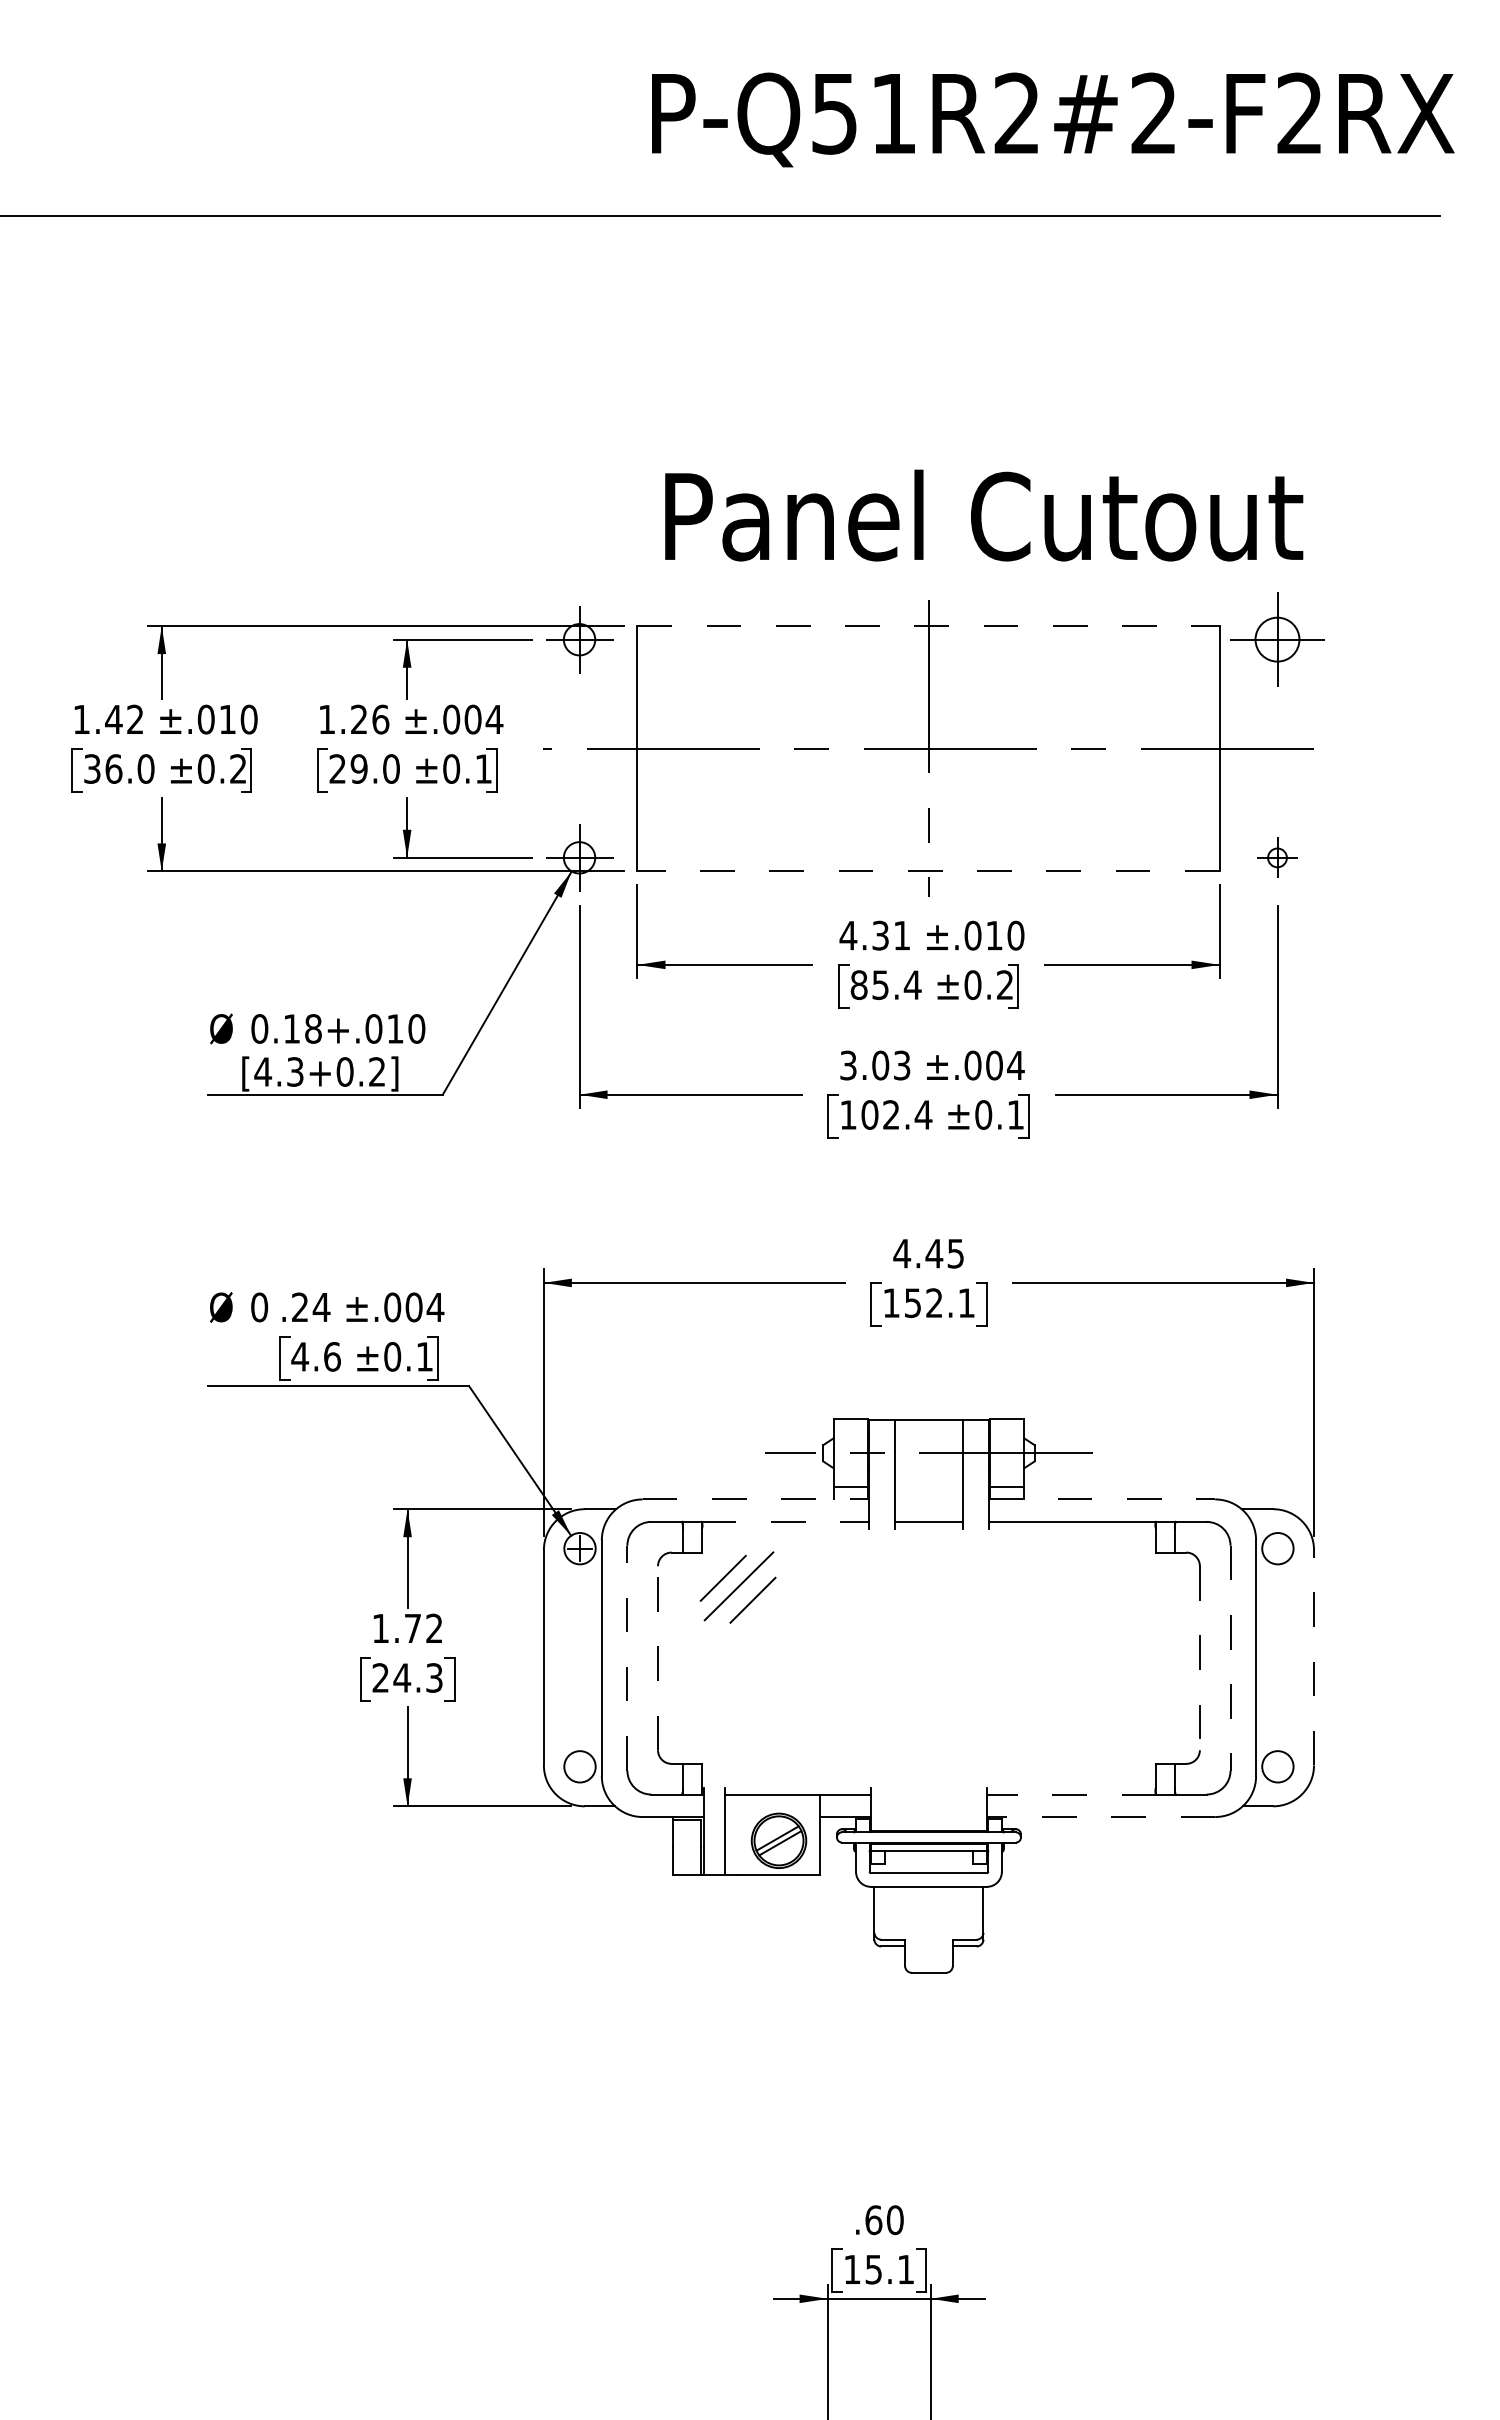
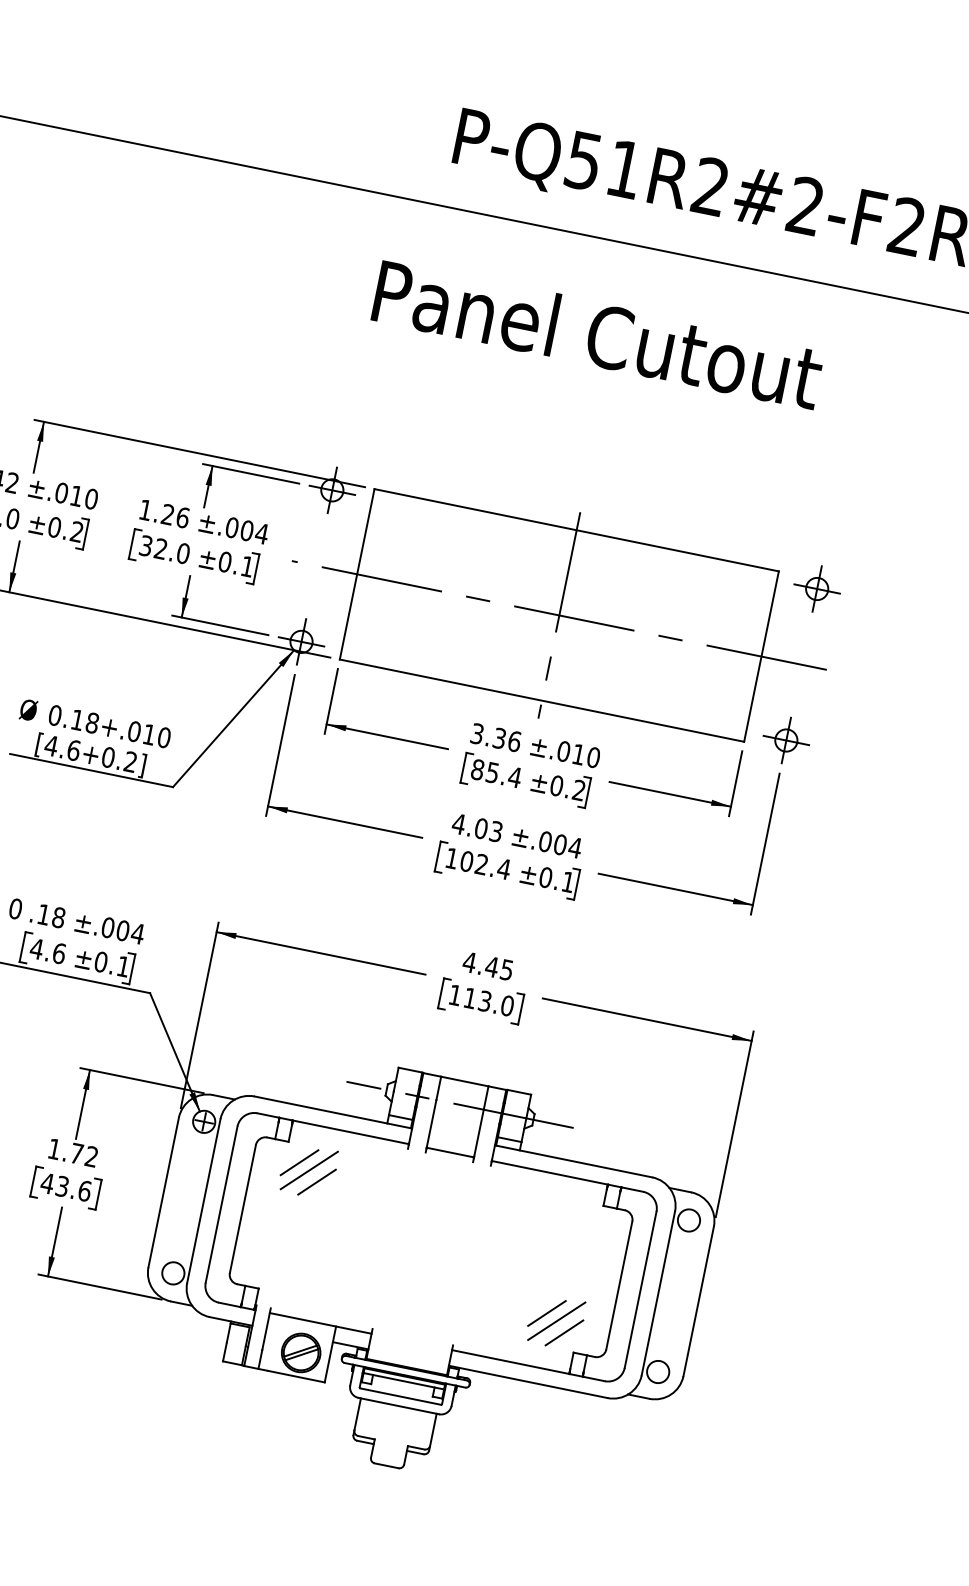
text: (984, 515) -> (598, 334), moved
line: (929, 626) -> (577, 530), dashed -> solid
part: (1277, 639) -> (817, 588), size x0.71
text: (348, 768) -> (153, 547), 29.0 -> 32.0
part: (1277, 857) -> (786, 740), size x1.67
line: (928, 871) -> (541, 700), dashed -> solid
text: (874, 935) -> (495, 737), 4.31 -> 3.36
text: (848, 1065) -> (459, 824), 3.03 -> 4.03
text: (295, 1071) -> (74, 750), [4.3+0.2] -> [4.6+0.2]
text: (940, 1303) -> (489, 1002), 152.1 -> 113.0
text: (311, 1307) -> (51, 916), .24 -> .18
line: (756, 1499) -> (333, 1112), dashed -> solid
line: (1102, 1499) -> (574, 1161), dashed -> solid
line: (785, 1521) -> (350, 1132), dashed -> solid
line: (627, 1657) -> (221, 1204), dashed -> solid
line: (658, 1657) -> (243, 1208), dashed -> solid
line: (1314, 1657) -> (699, 1301), dashed -> solid
line: (1199, 1658) -> (619, 1285), dashed -> solid
line: (1230, 1658) -> (640, 1290), dashed -> solid
text: (407, 1677) -> (66, 1186), 24.3 -> 43.6
line: (1107, 1716) -> (546, 1312), added
line: (1123, 1725) -> (556, 1321), added
line: (1136, 1738) -> (563, 1332), added
line: (1071, 1794) -> (510, 1362), dashed -> solid
line: (1100, 1817) -> (527, 1382), dashed -> solid

